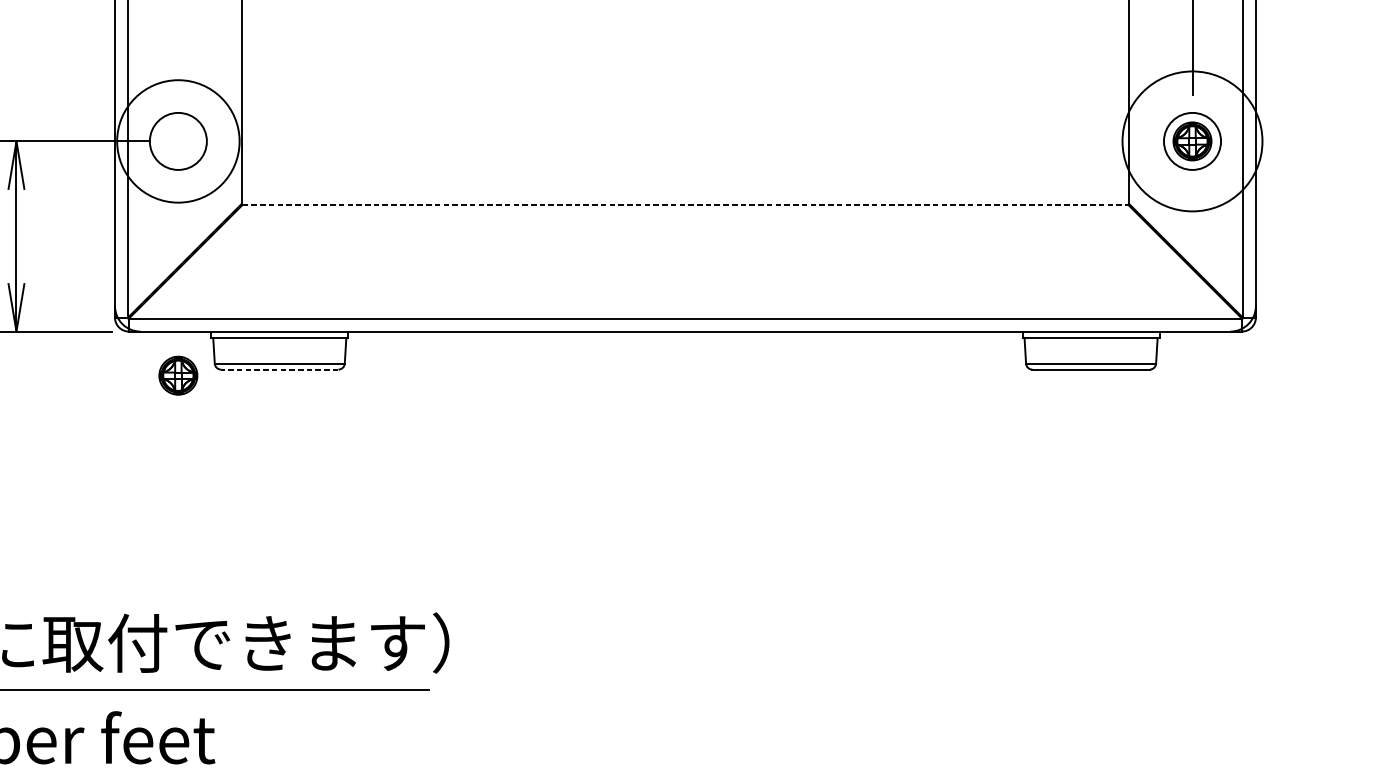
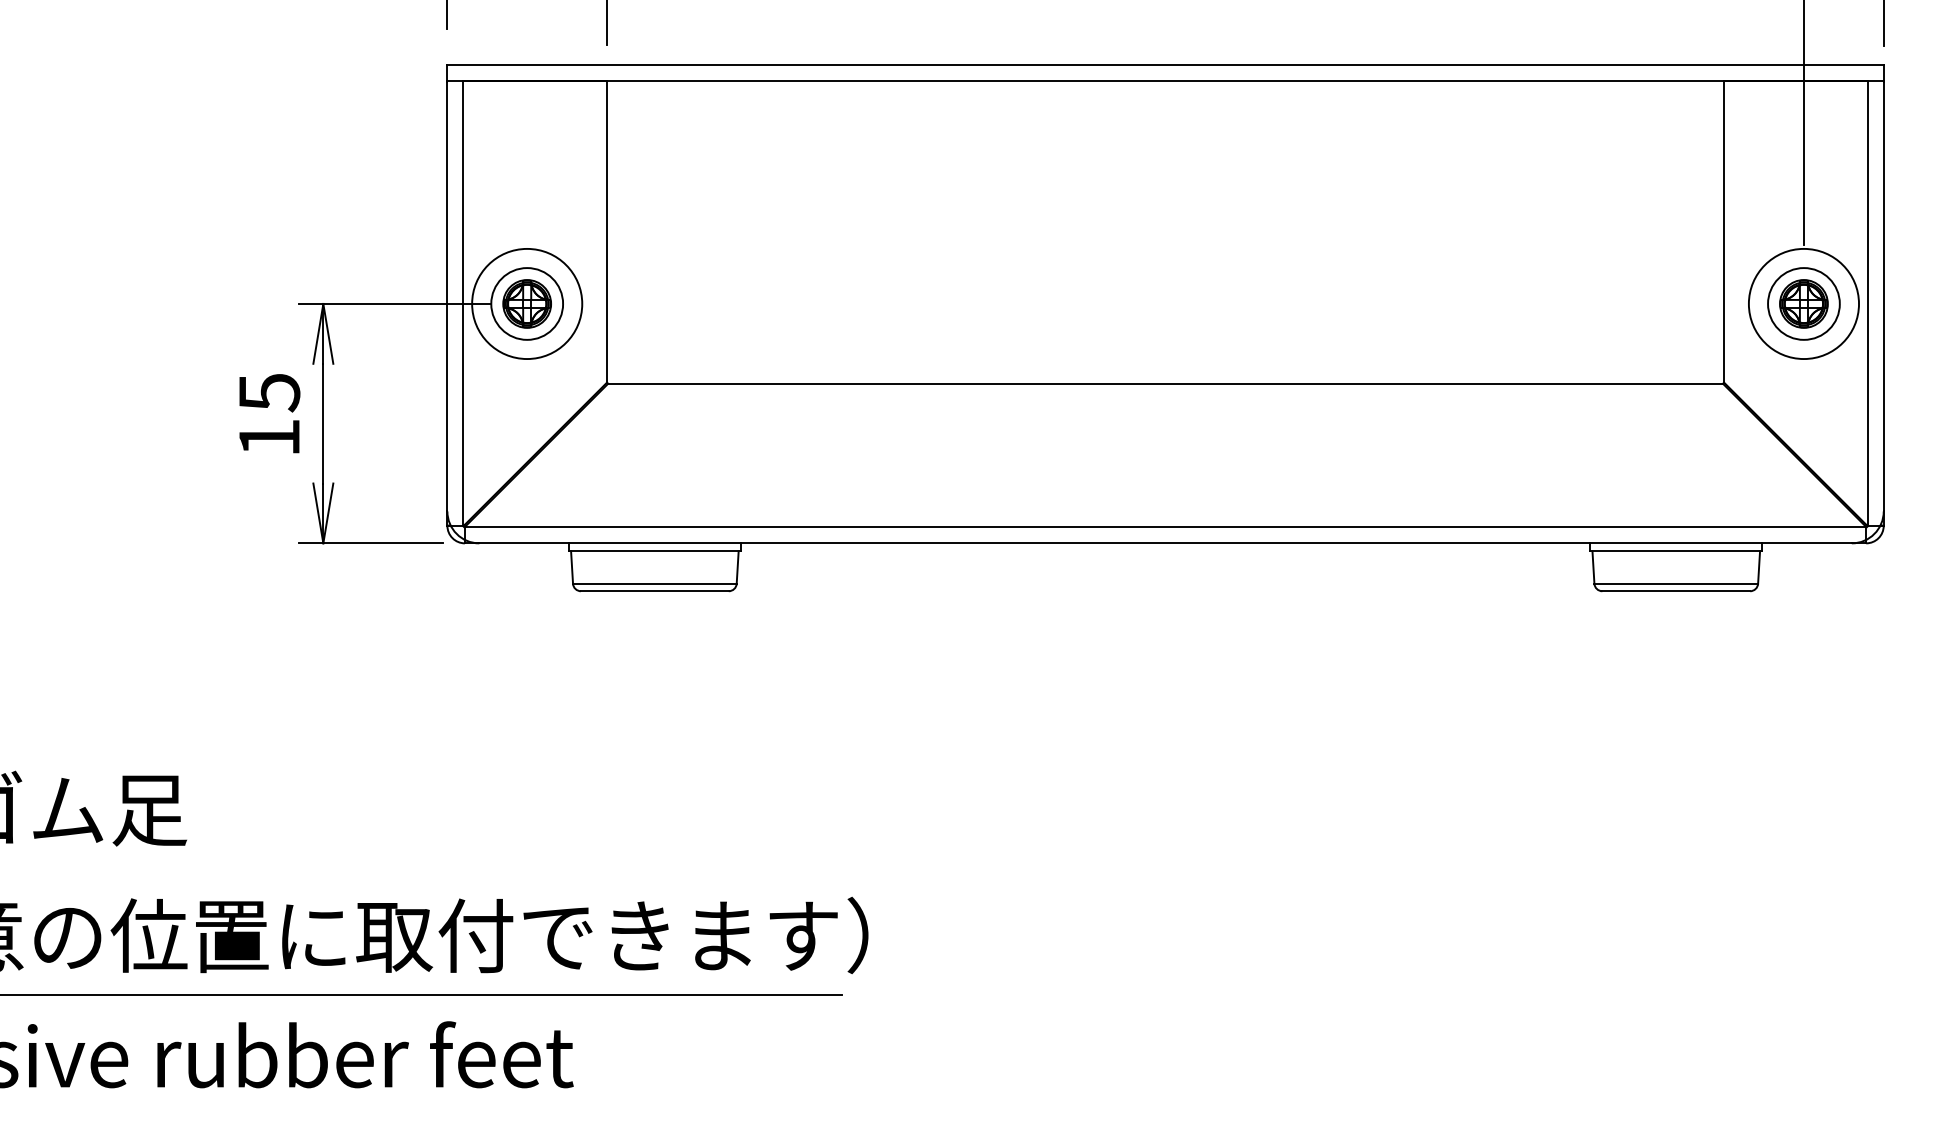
circle: (178, 141) -> (527, 303), size x0.71
circle: (1192, 141) -> (1803, 303), size x0.62
line: (686, 204) -> (1166, 383), dashed -> solid
line: (279, 369) -> (654, 591), dashed -> solid
part: (177, 375) -> (526, 303), moved

